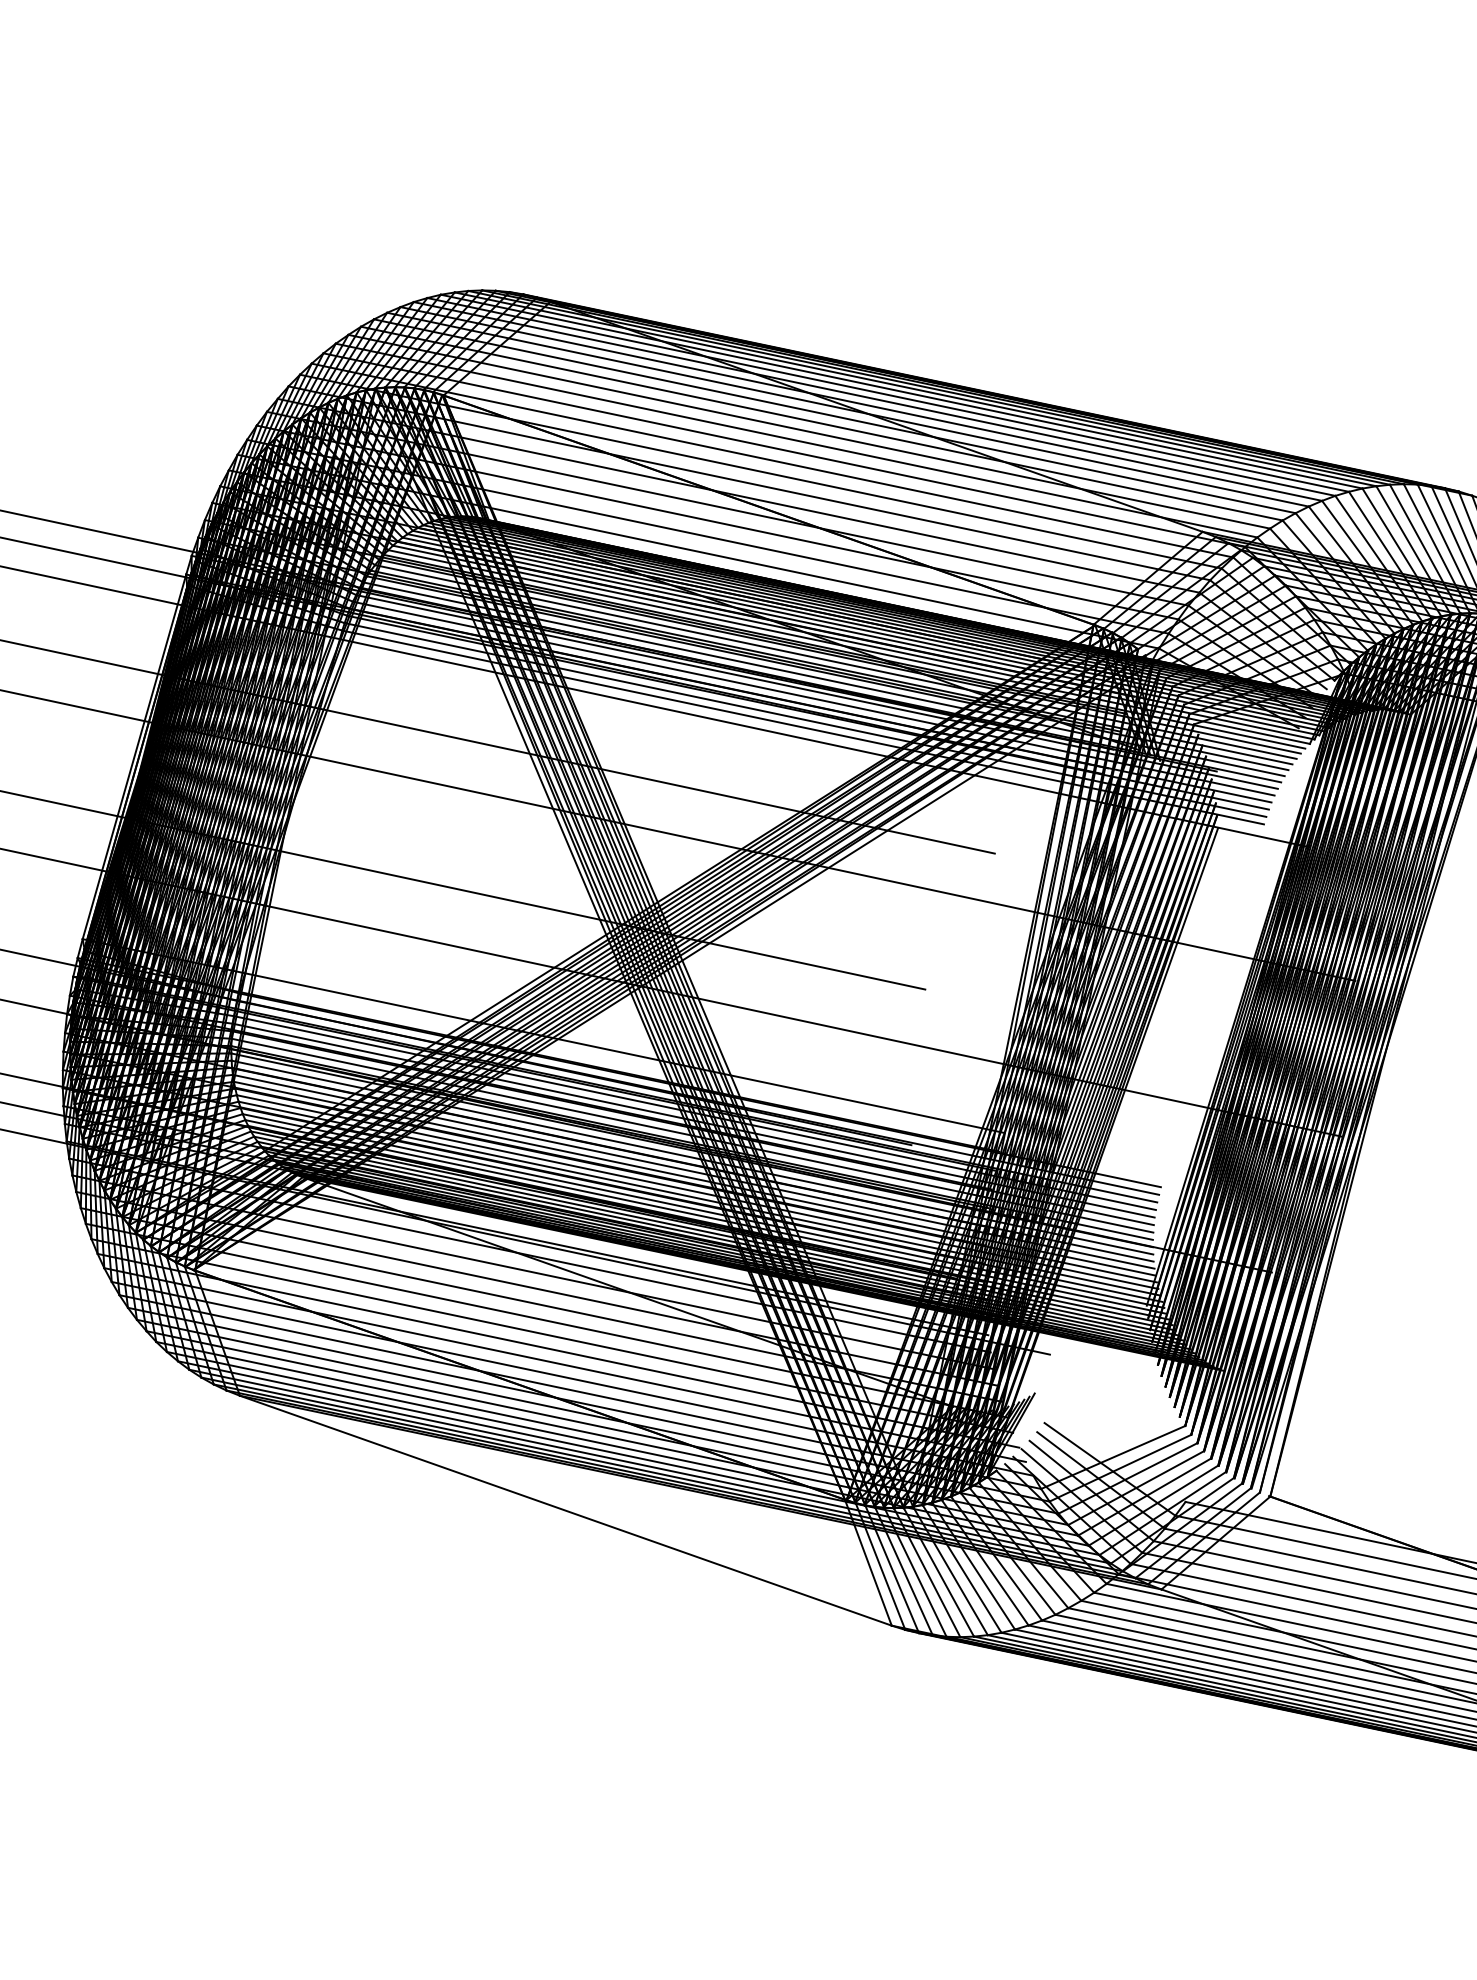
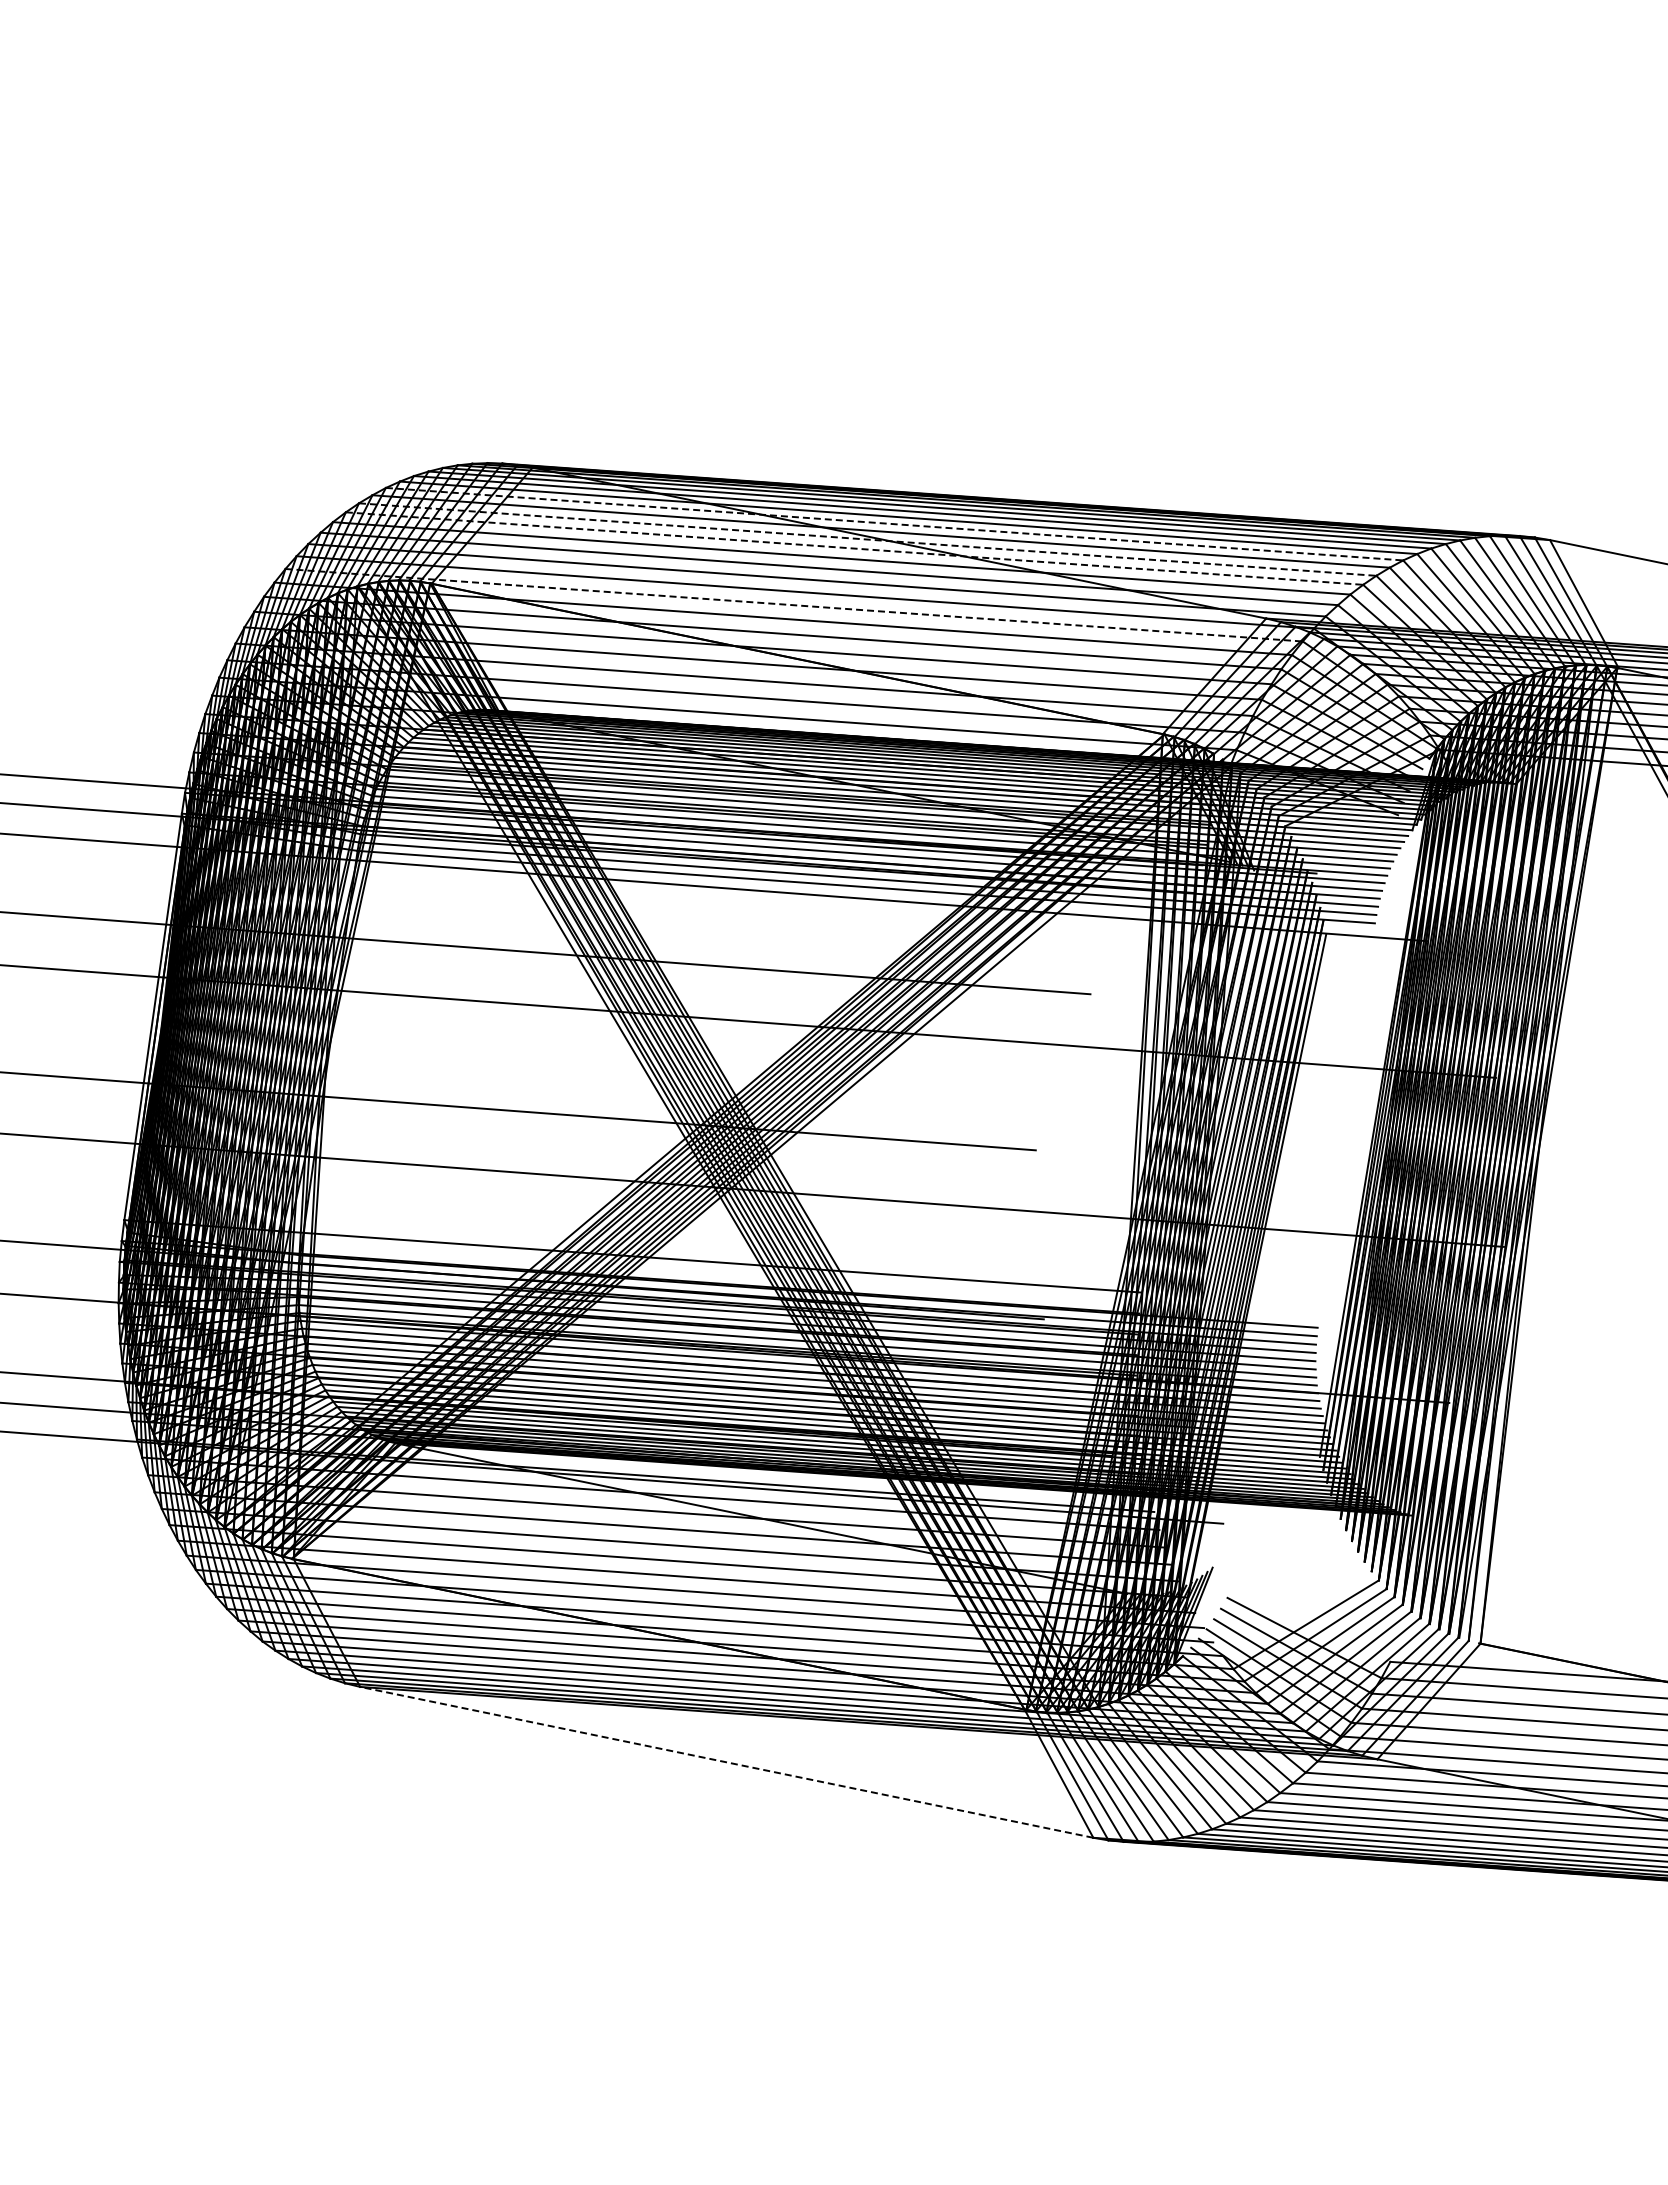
line: (874, 399) -> (894, 524), solid -> dashed
line: (847, 409) -> (867, 539), solid -> dashed
line: (834, 416) -> (854, 548), solid -> dashed
line: (772, 460) -> (794, 605), solid -> dashed
line: (565, 1510) -> (726, 1762), solid -> dashed

